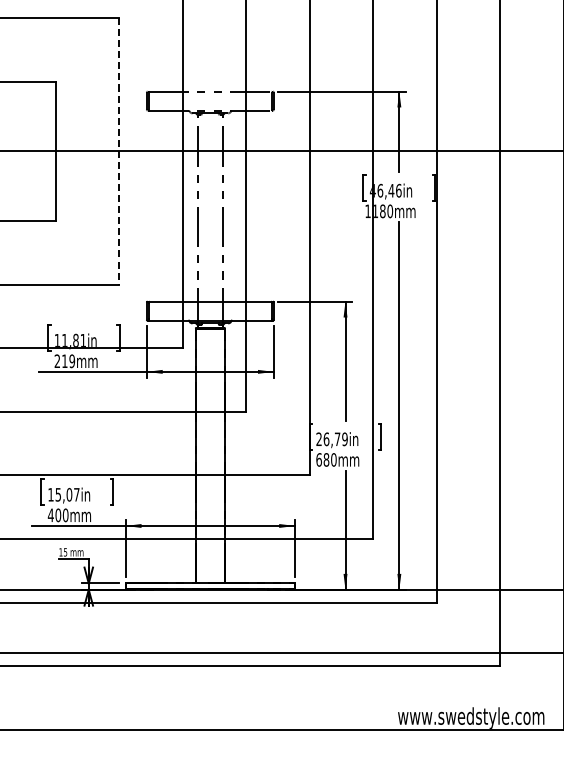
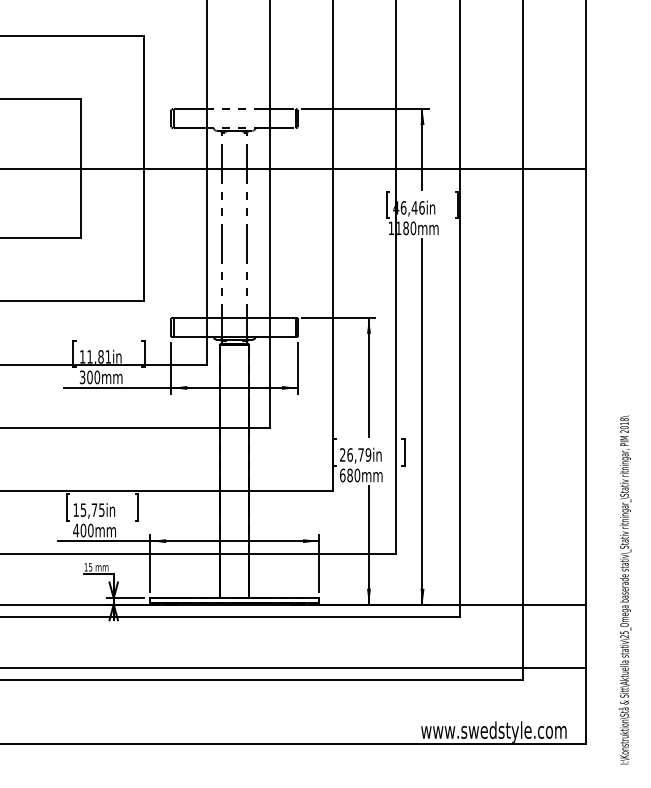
line: (118, 151) -> (143, 168), dashed -> solid
text: (64, 361) -> (89, 377), 219mm -> 300mm
text: (72, 494) -> (97, 509), 15,07in -> 15,75in

